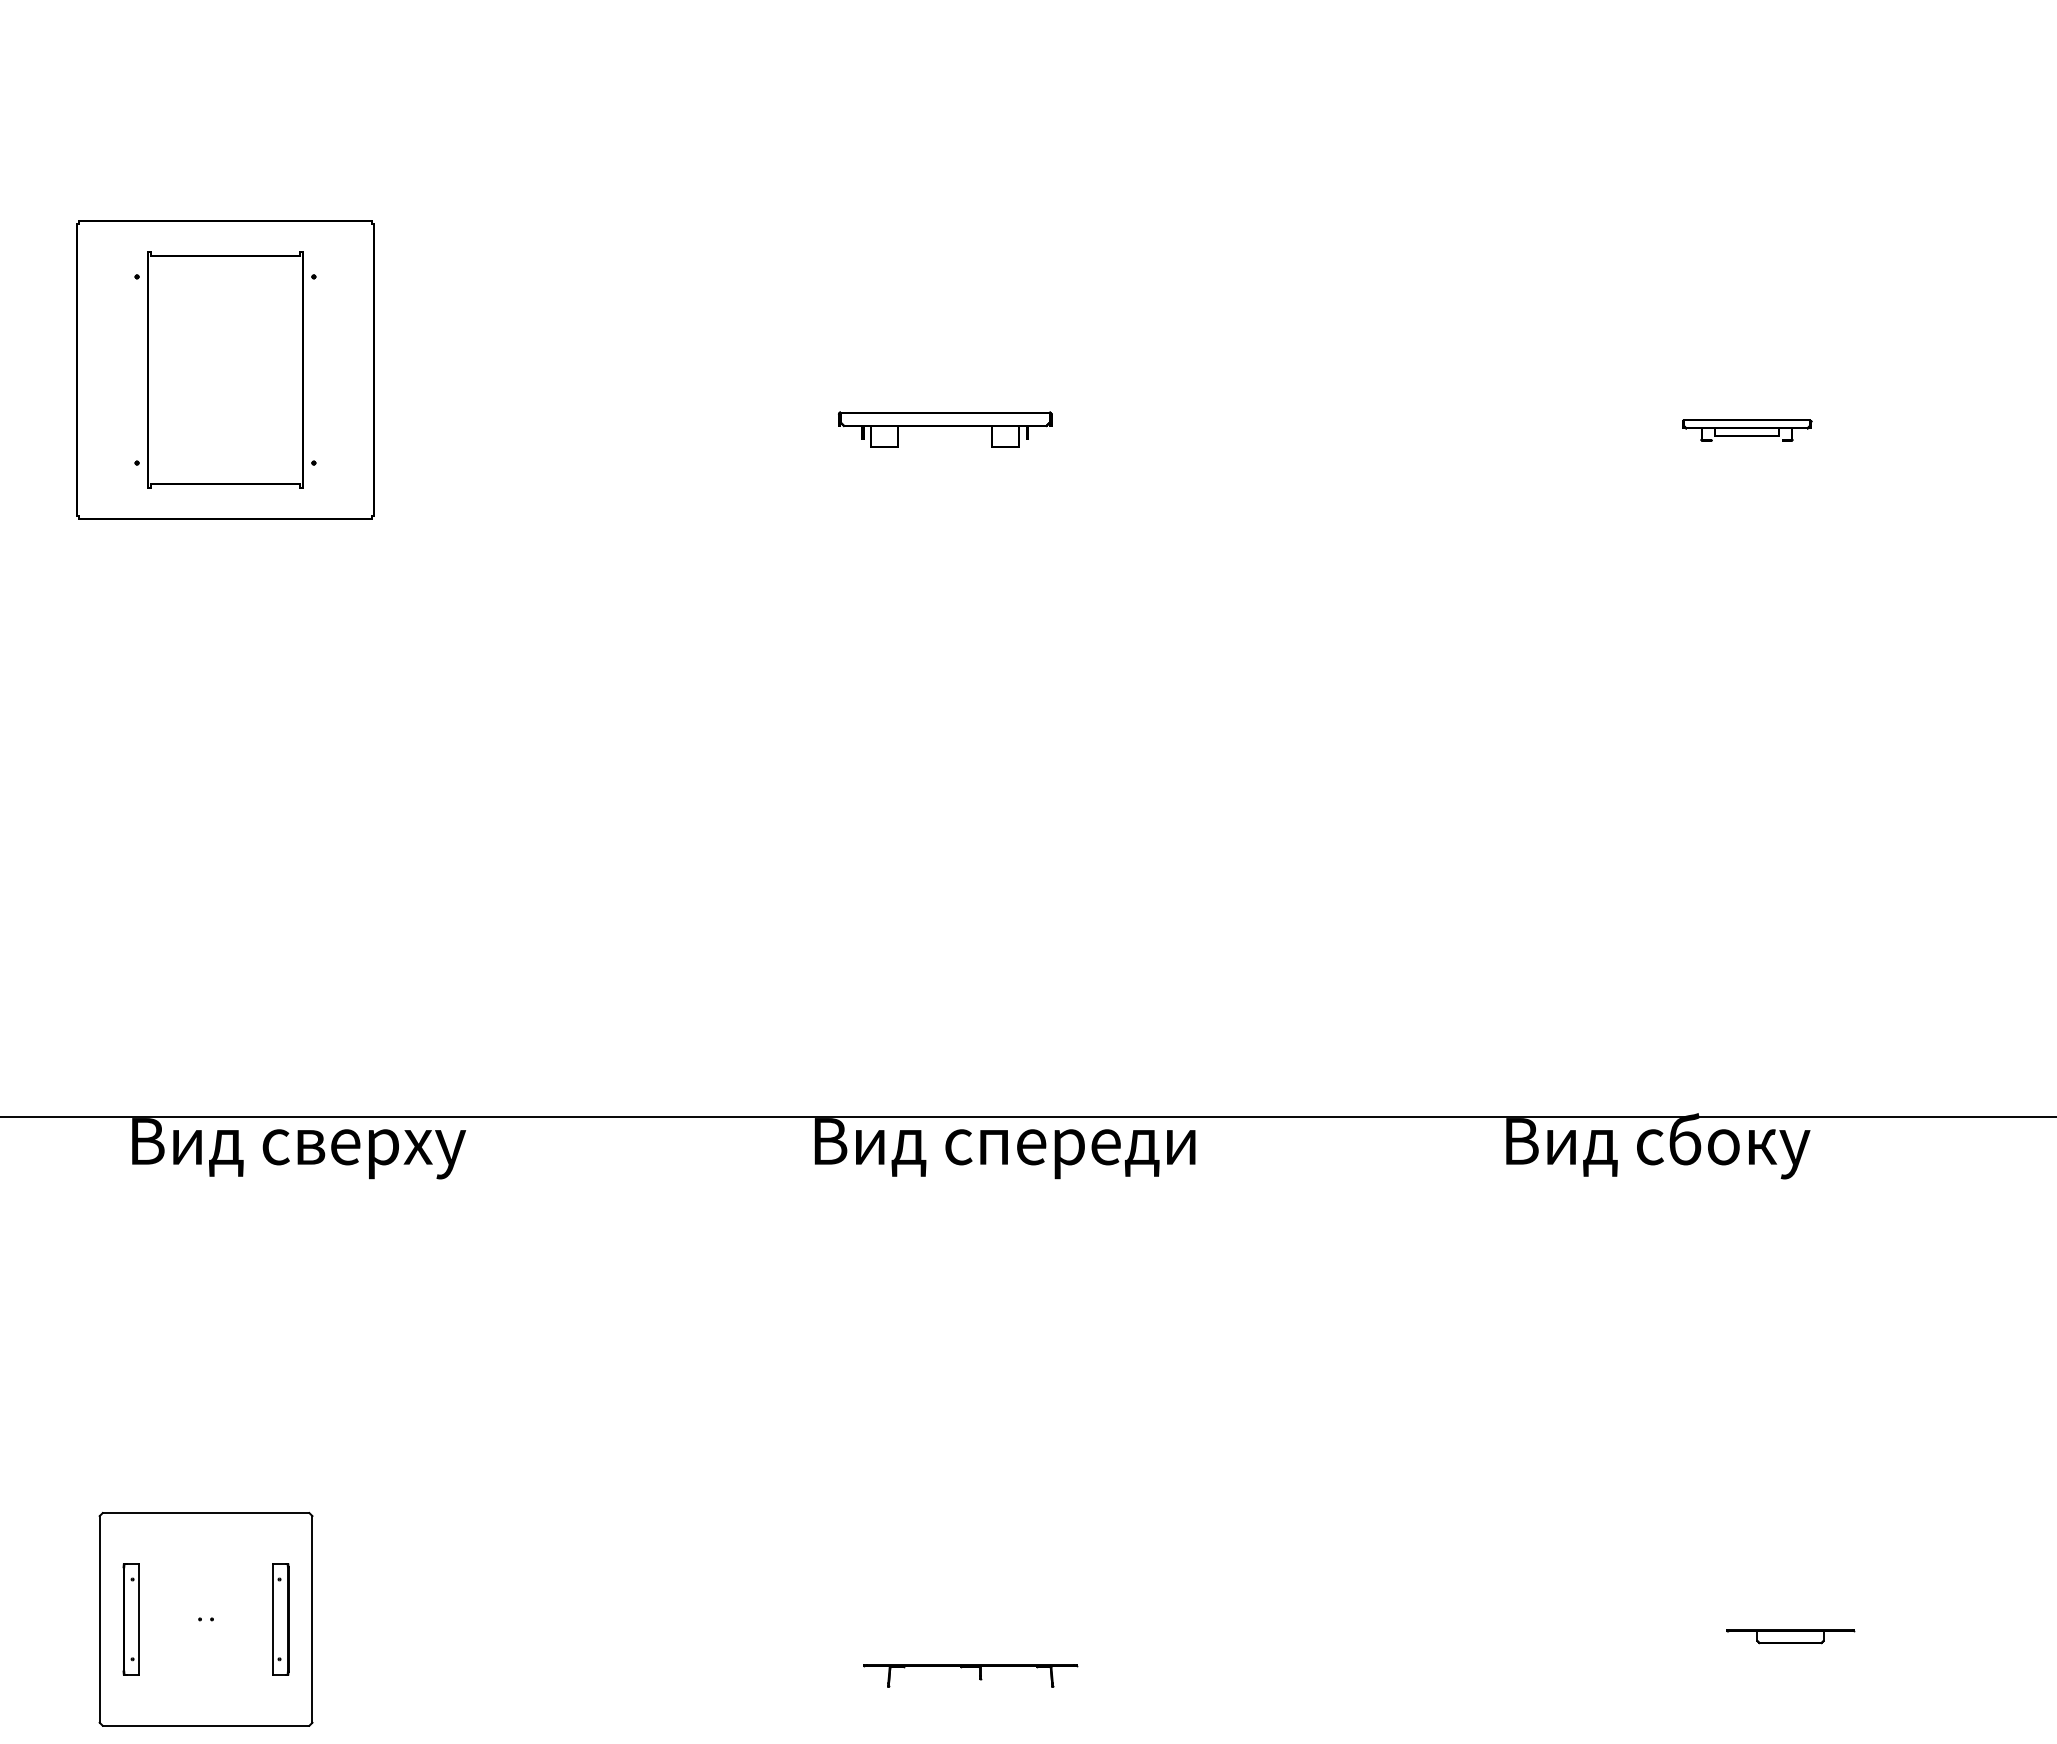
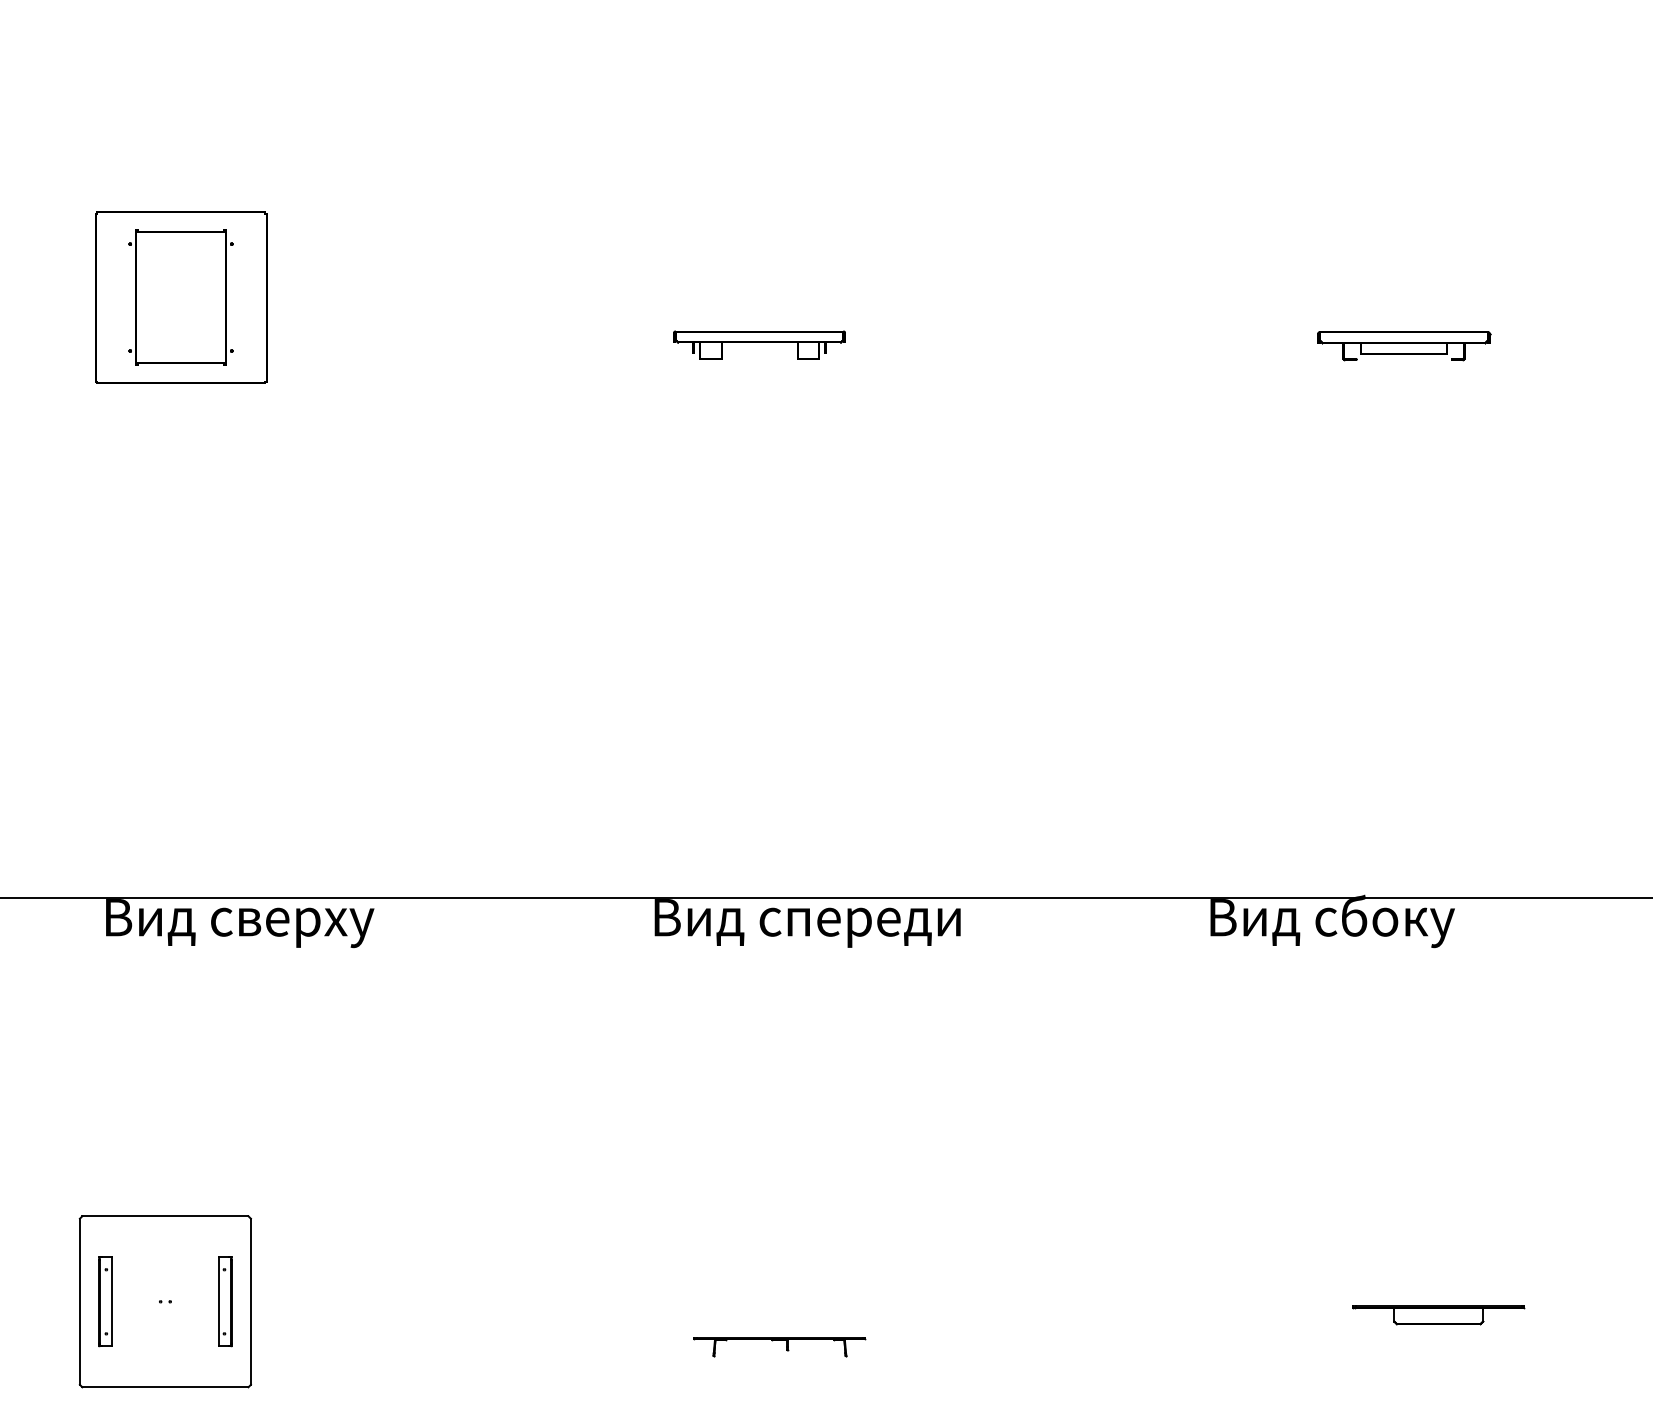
part: (225, 370) -> (181, 297), size x0.71
part: (1746, 430) -> (1403, 346), size x1.67
part: (1790, 1636) -> (1438, 1315), size x1.67

